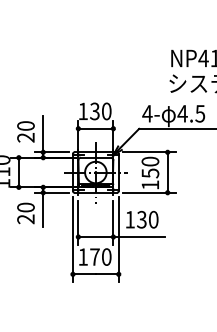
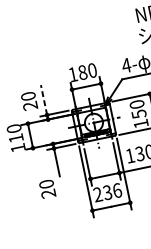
text: (94, 111) -> (82, 72), 130 -> 180
line: (43, 133) -> (44, 99), solid -> dashed
text: (25, 213) -> (47, 189), moved
text: (94, 256) -> (107, 192), 170 -> 236

